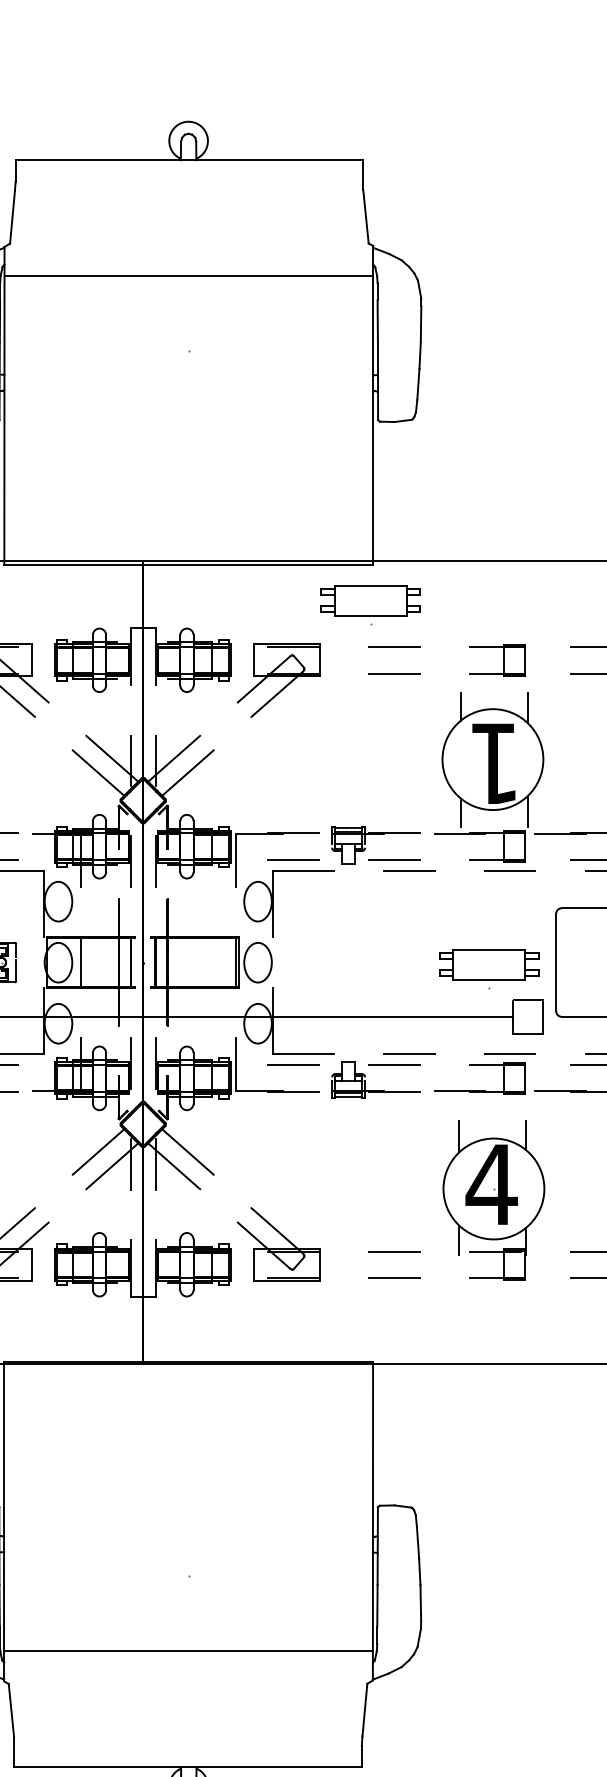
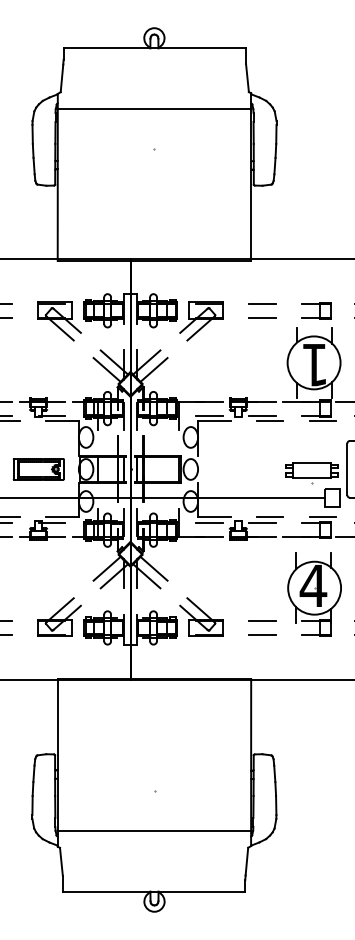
part: (369, 606) -> (249, 282), removed

